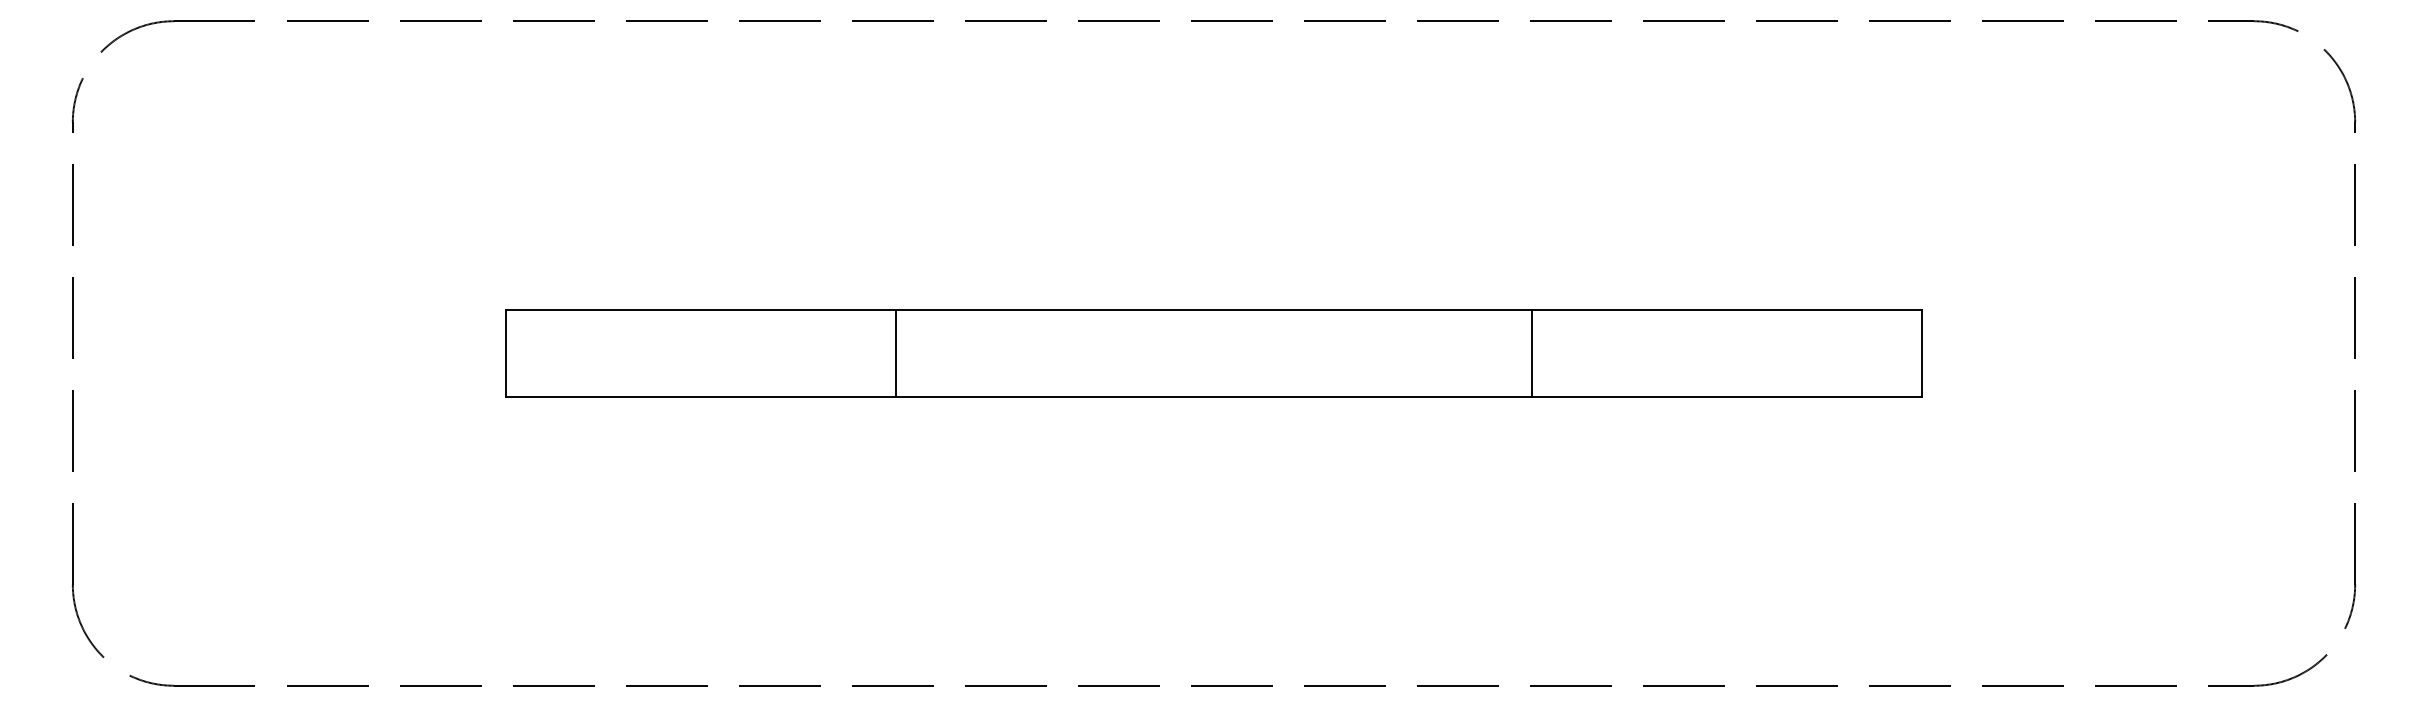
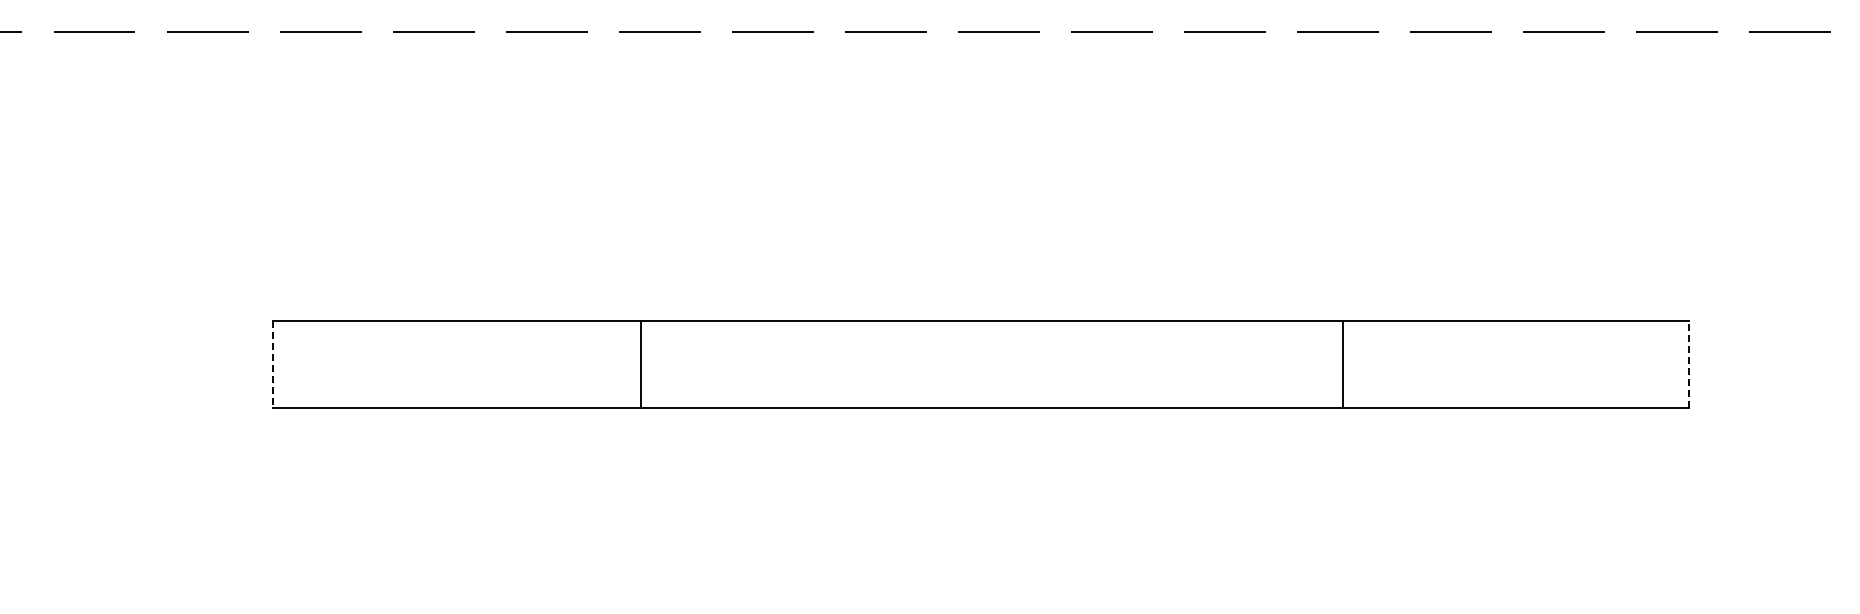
line: (1921, 352) -> (1688, 363), solid -> dashed
line: (506, 353) -> (273, 364), solid -> dashed
line: (896, 353) -> (641, 364), moved
line: (1531, 353) -> (1342, 364), moved

